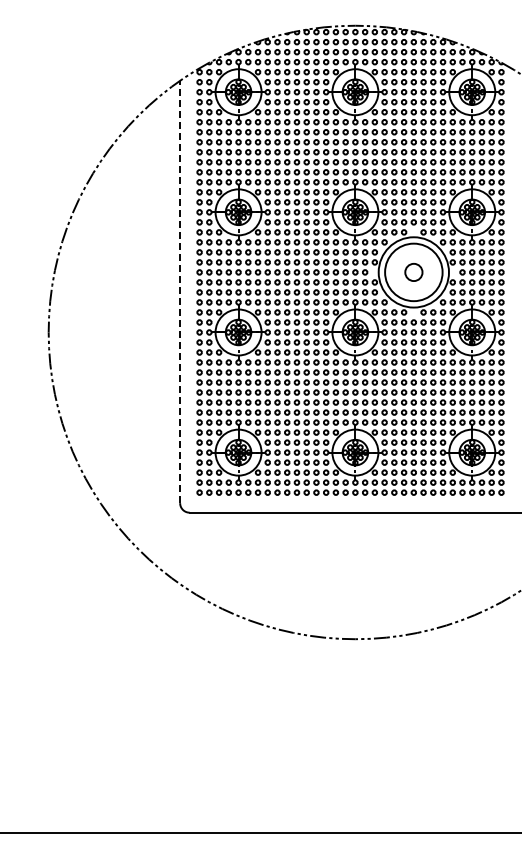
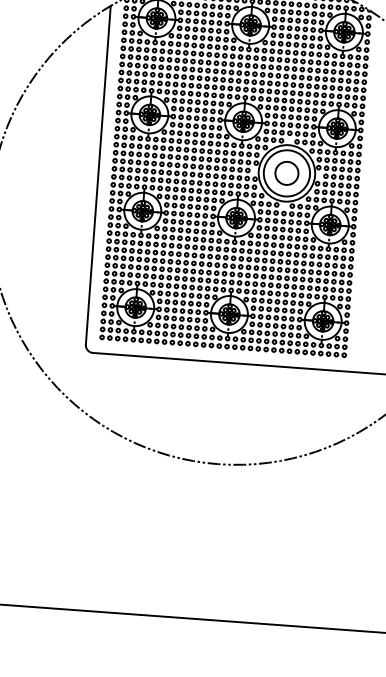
circle: (413, 272) -> (286, 173), size x1.67
line: (180, 291) -> (98, 174), dashed -> solid

